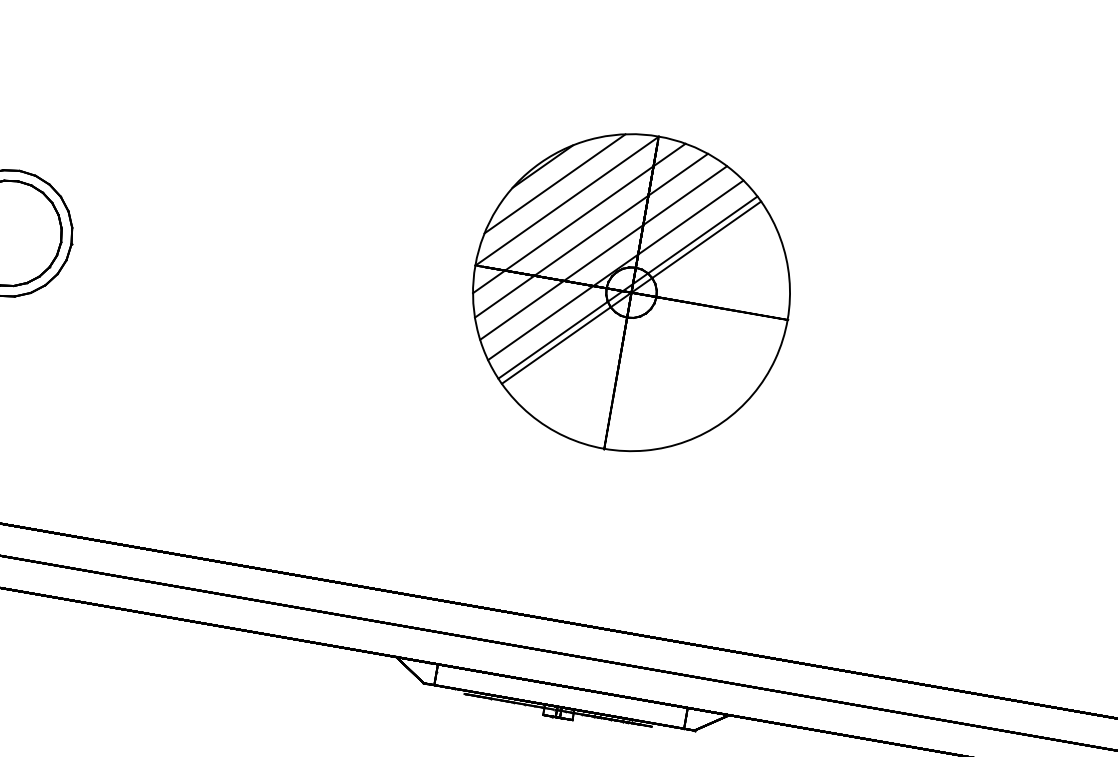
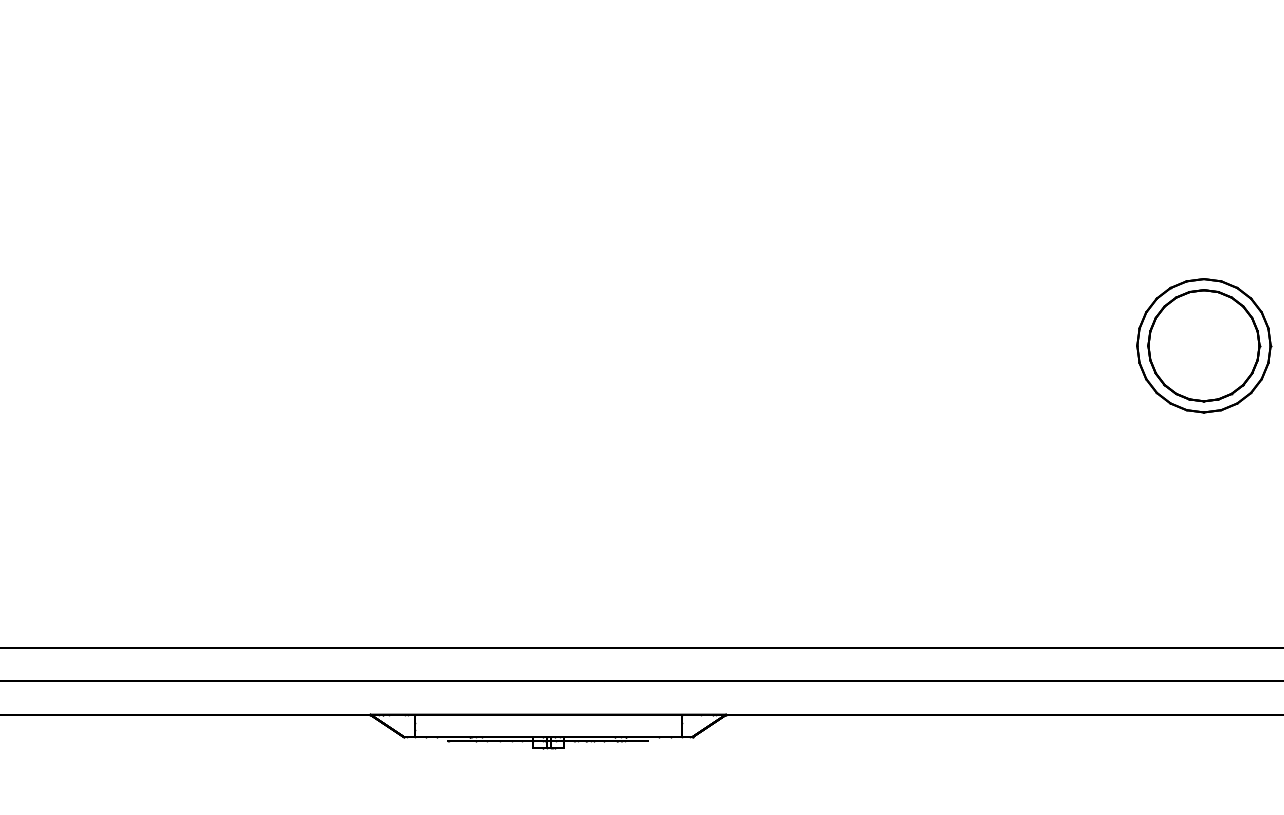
part: (630, 292) -> (547, 294), removed

